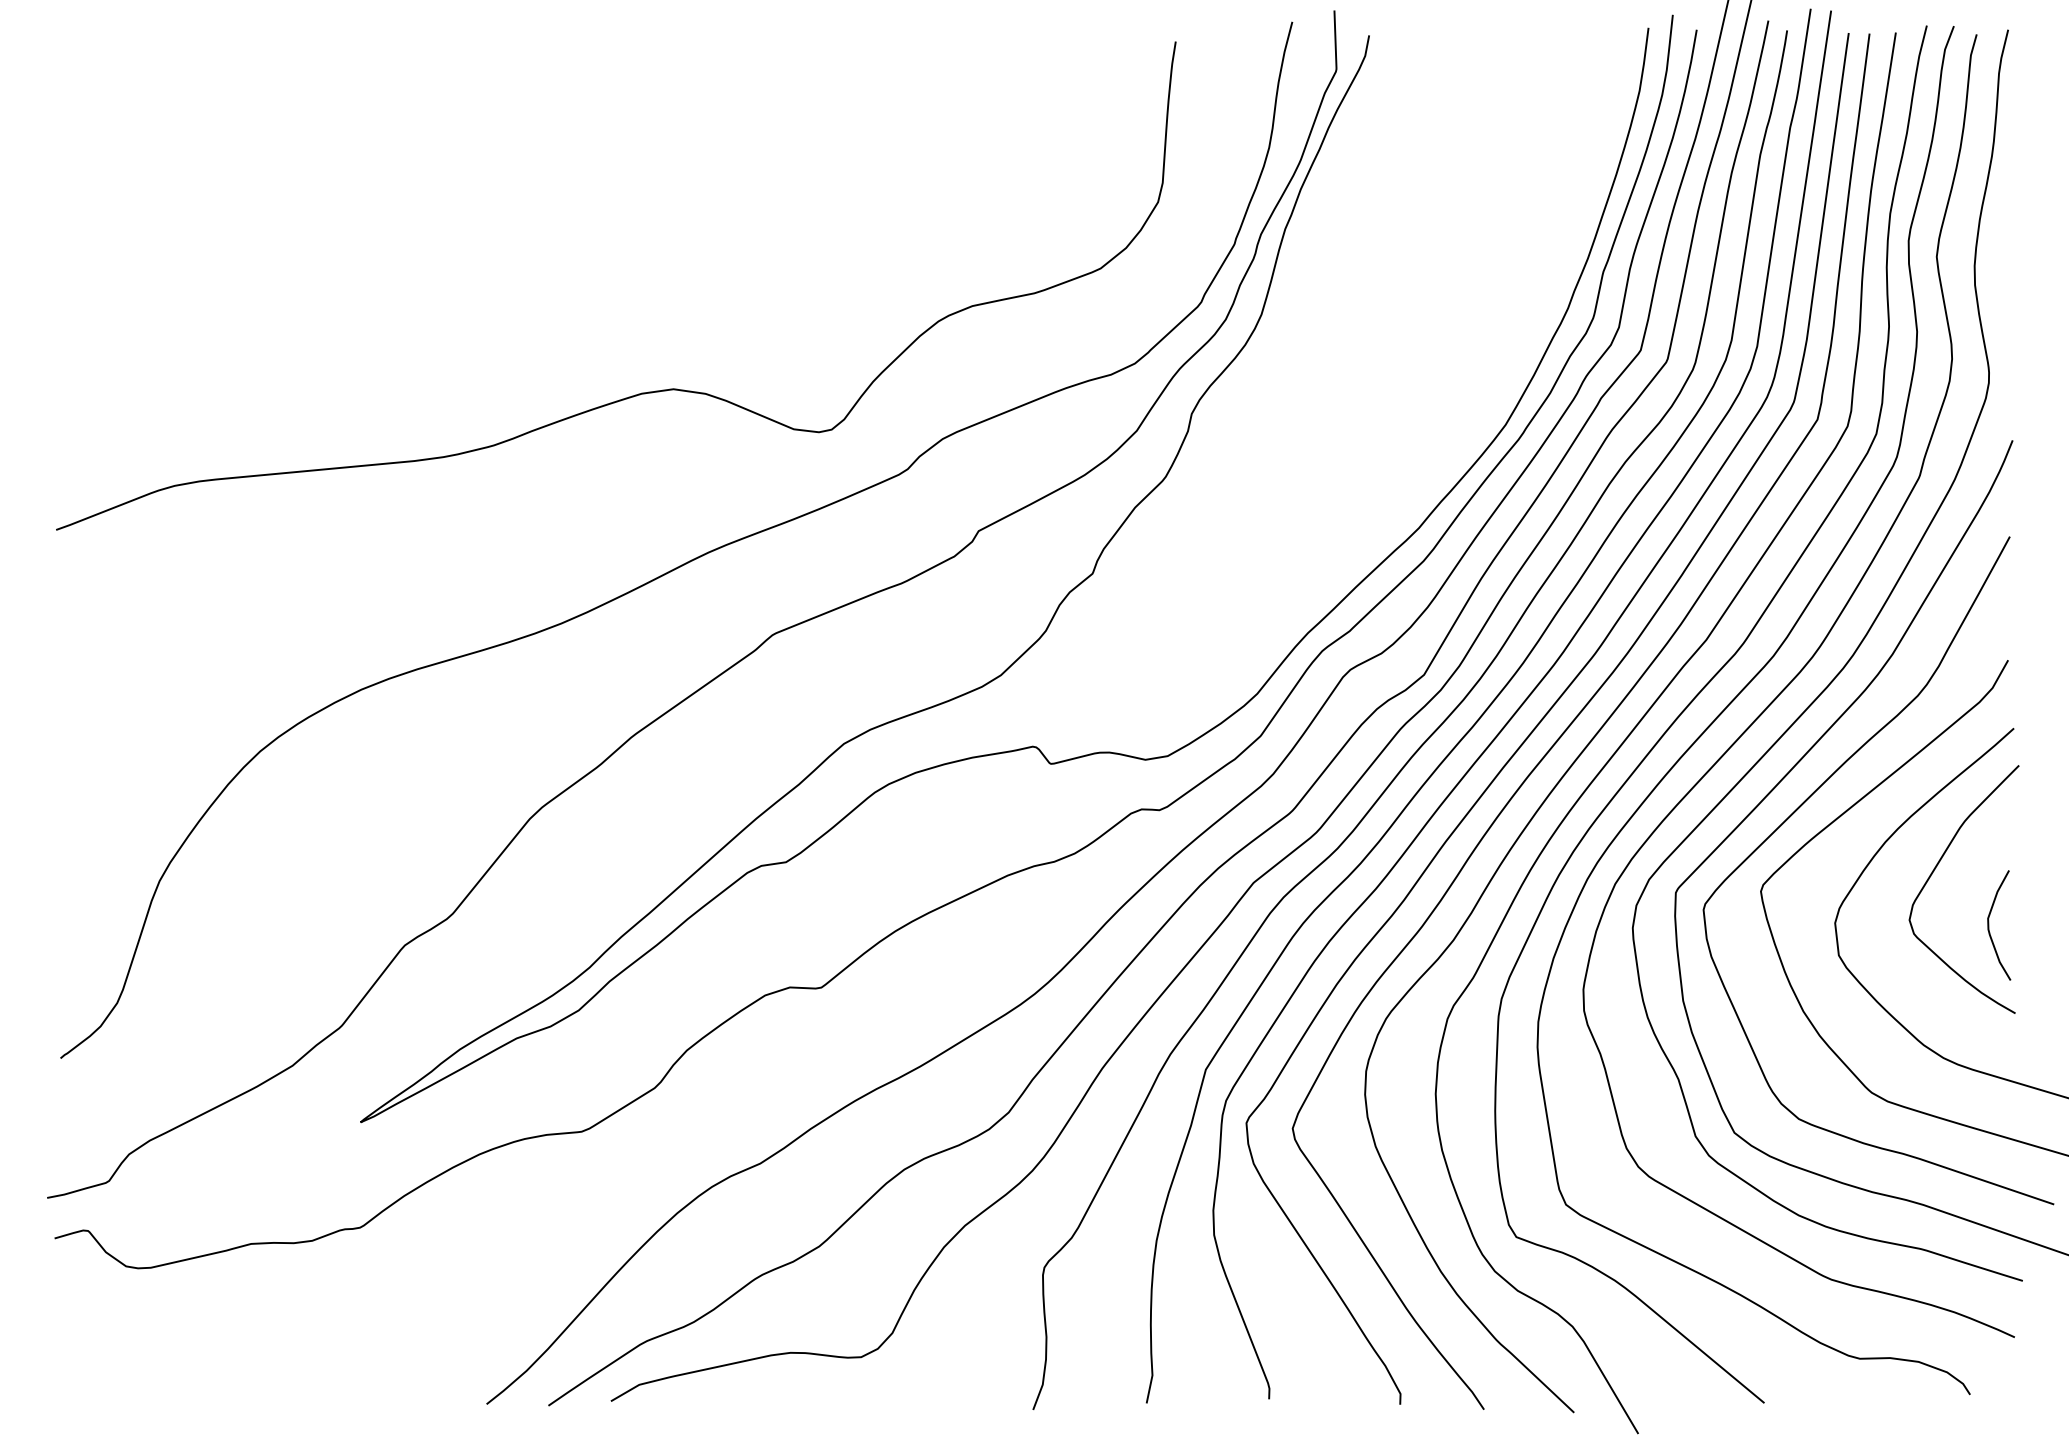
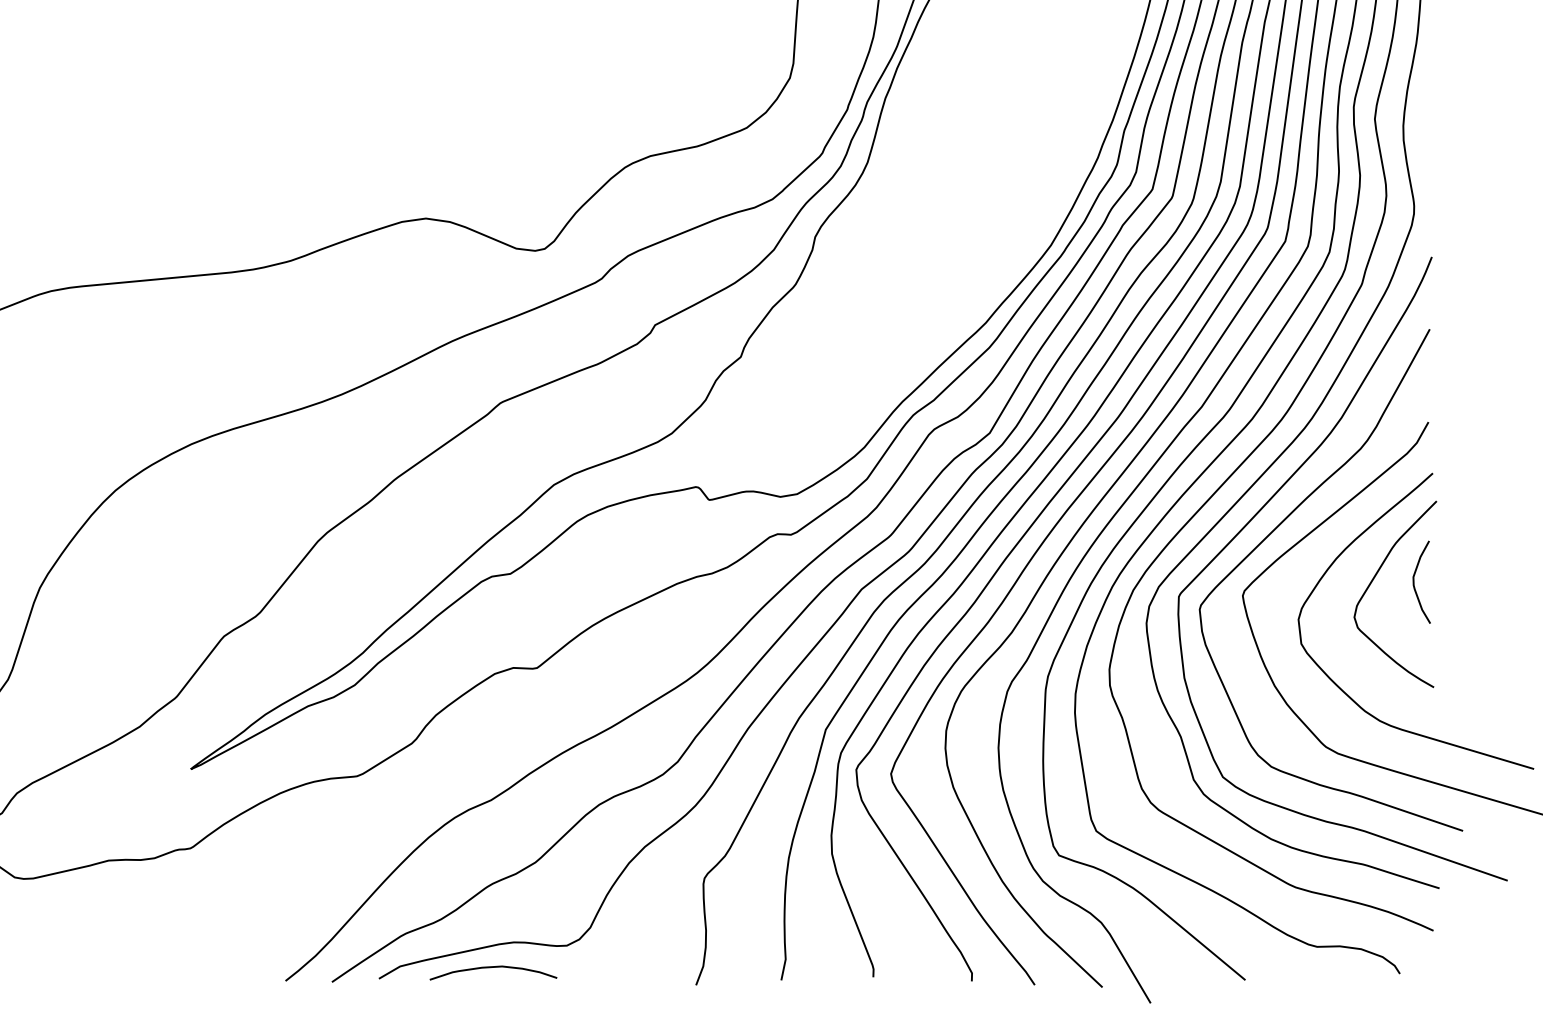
curve: (1989, 925) -> (1414, 582), moved
curve: (763, 1386) -> (493, 967), added

